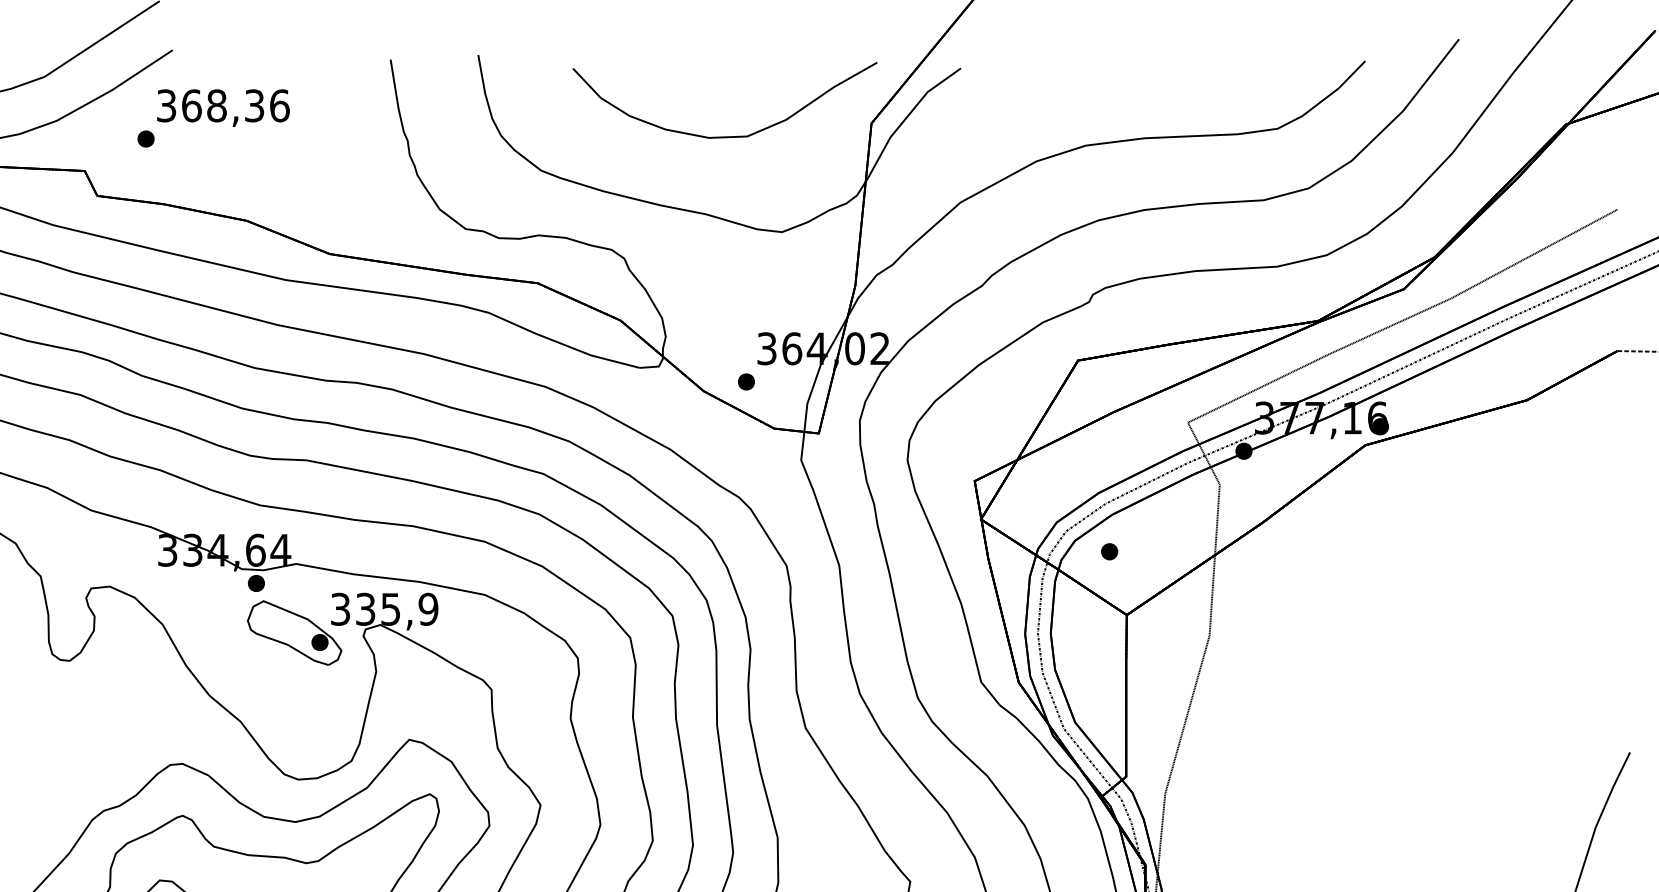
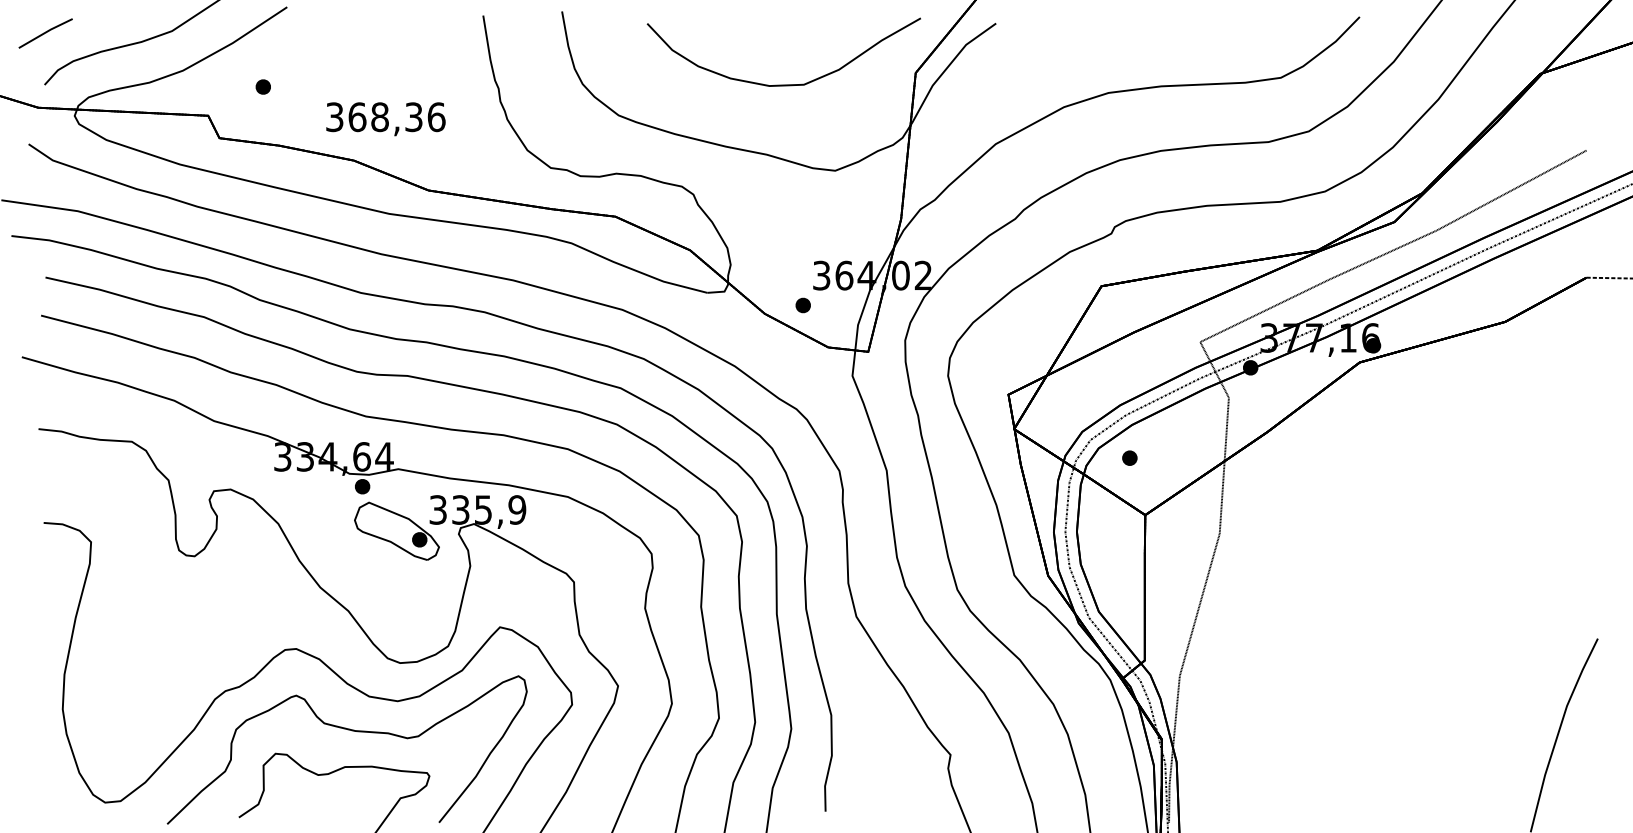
text: (222, 108) -> (385, 119), moved

